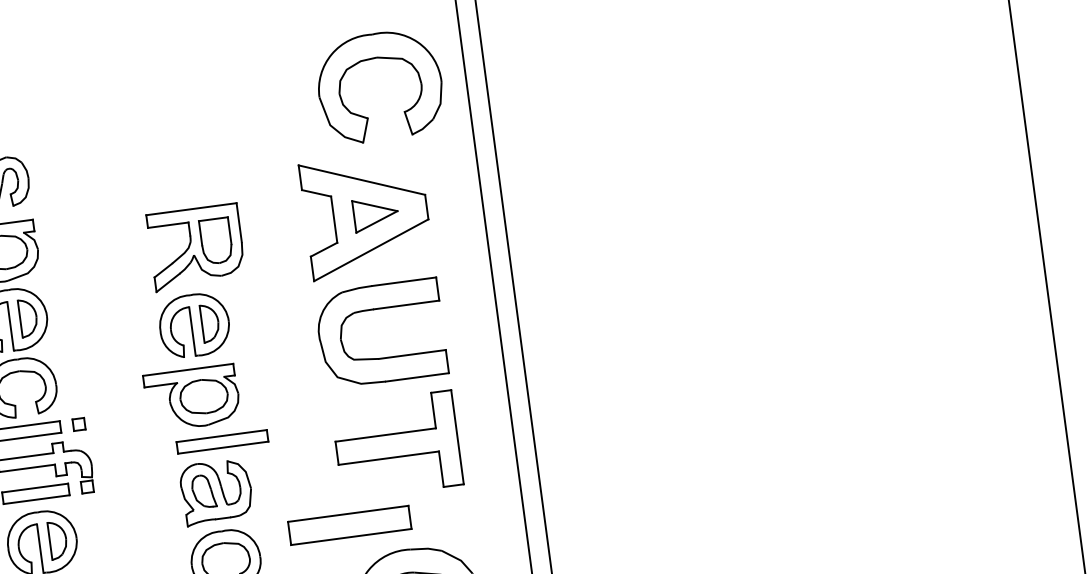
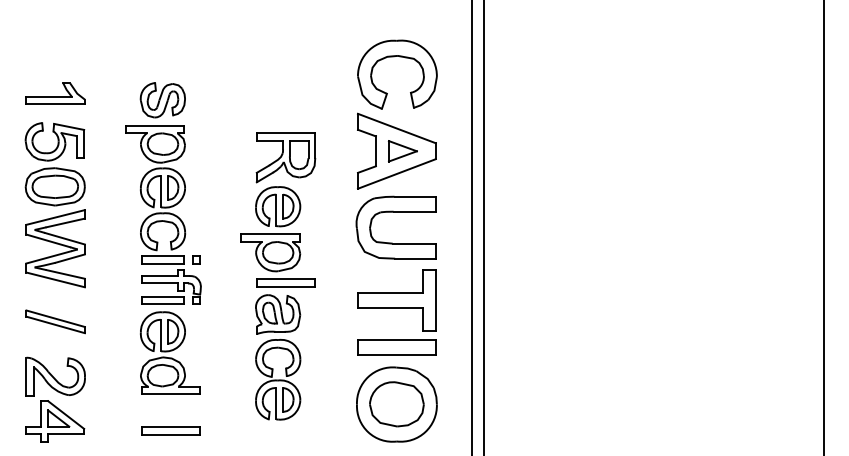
part: (379, 59) -> (399, 57), moved
part: (349, 526) -> (396, 347), moved

